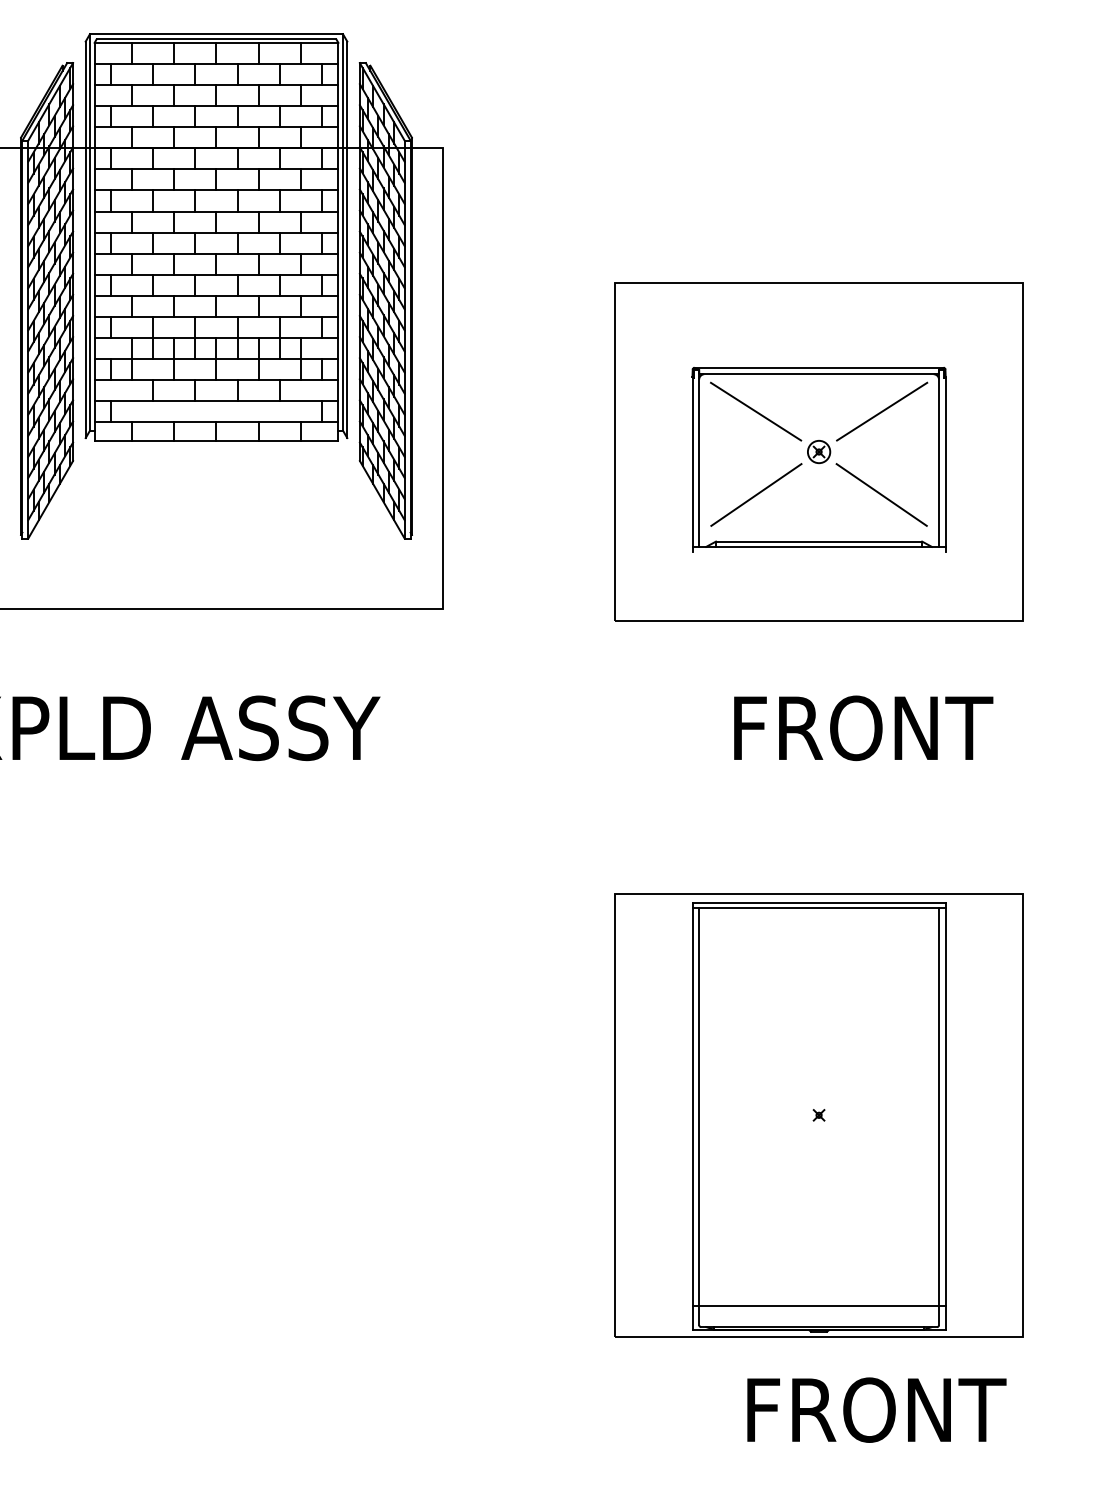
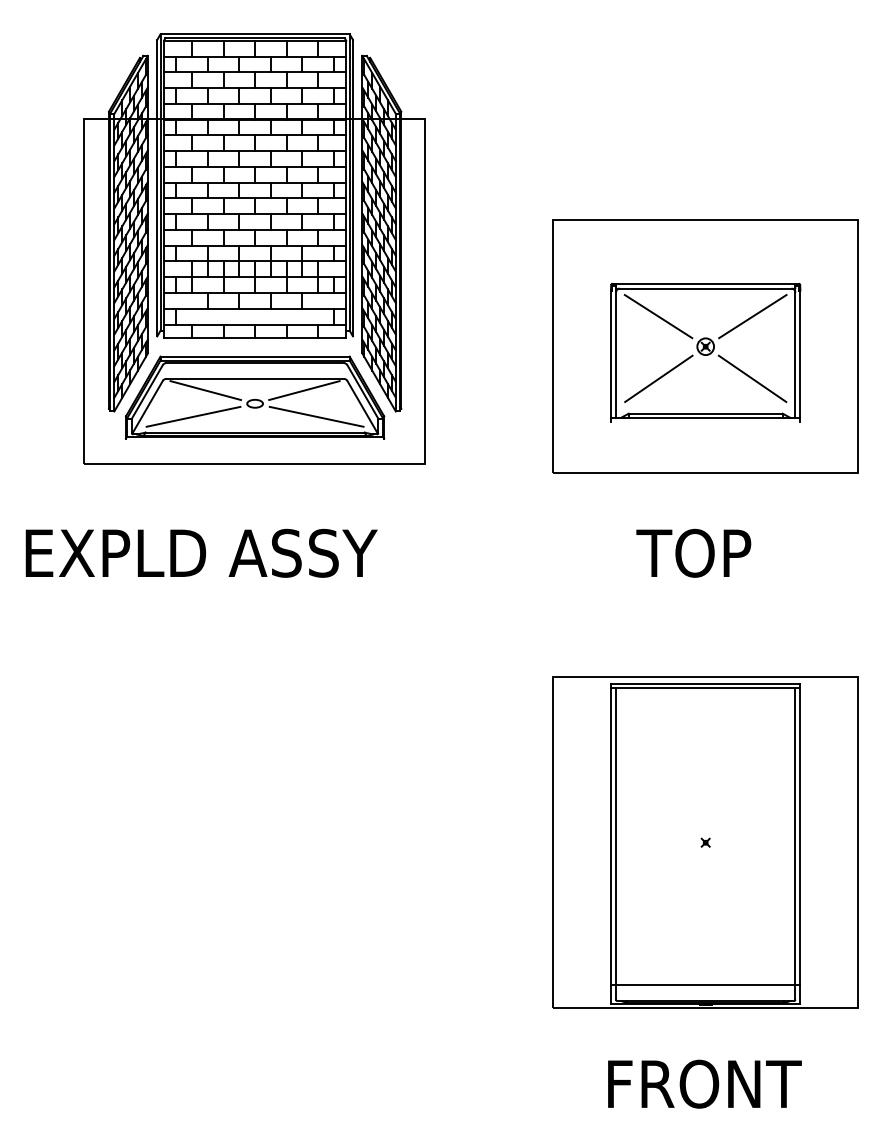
part: (217, 519) -> (255, 397), added
text: (858, 727) -> (735, 552), FRONT -> TOP
text: (876, 1409) -> (704, 1083), moved

